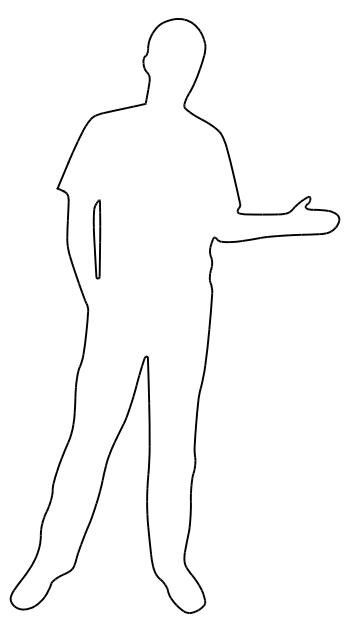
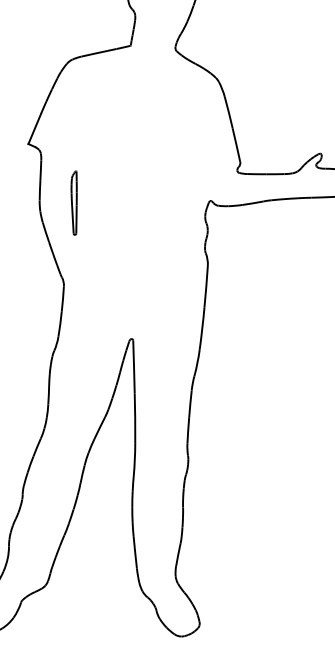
part: (96, 239) -> (73, 203), size x0.7

